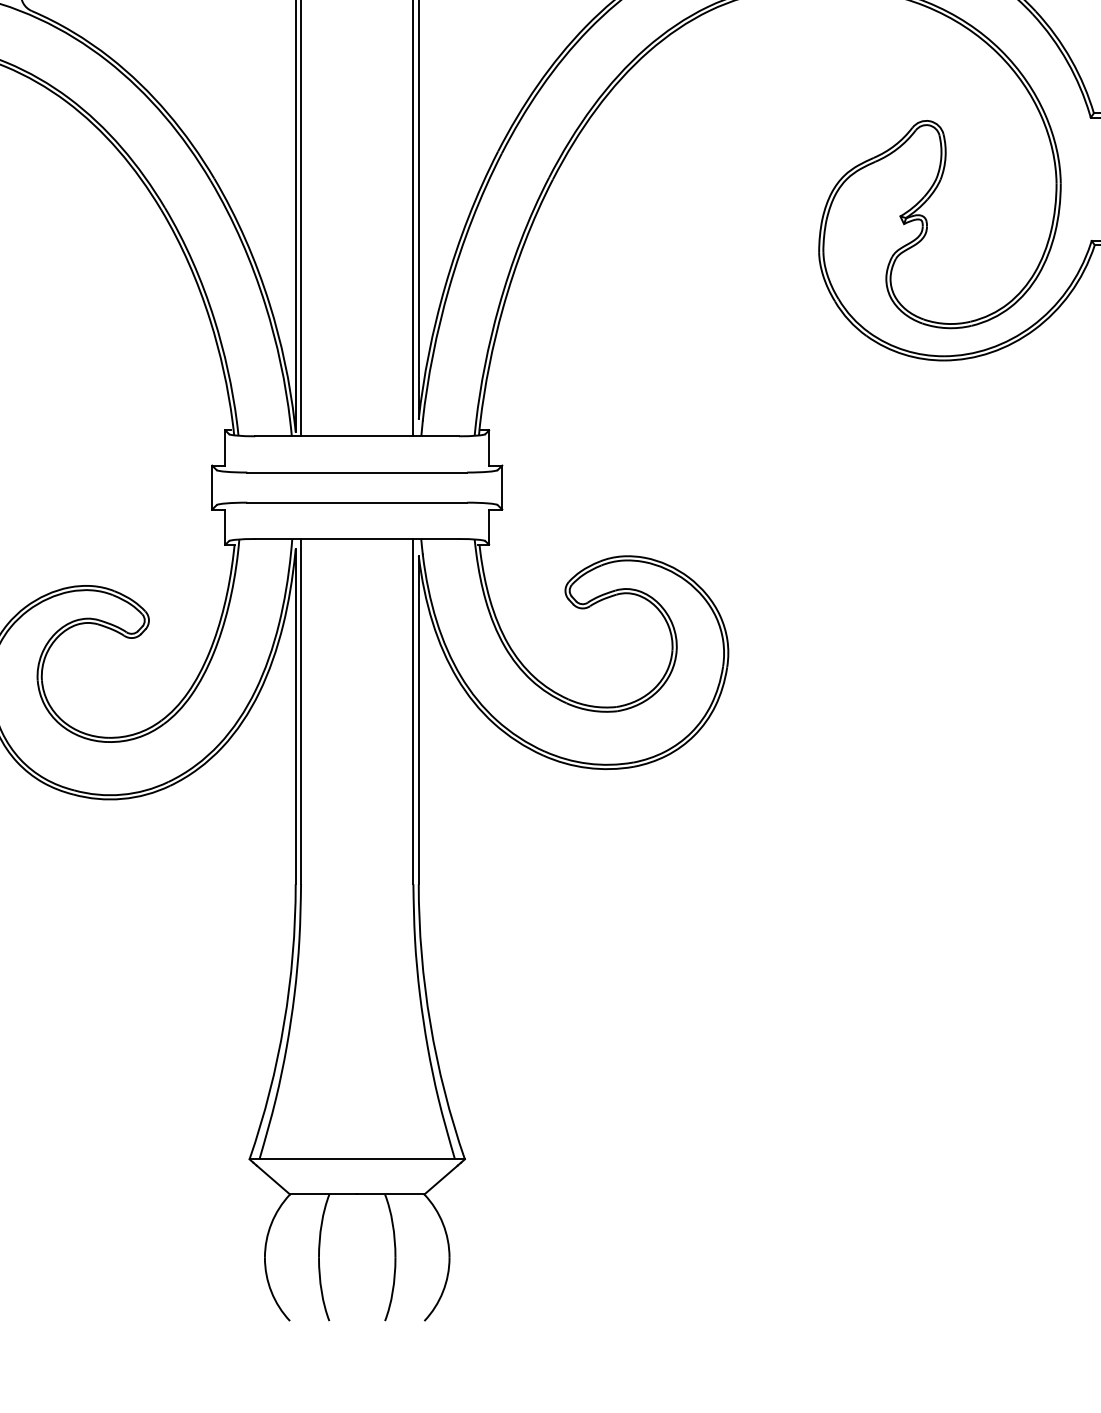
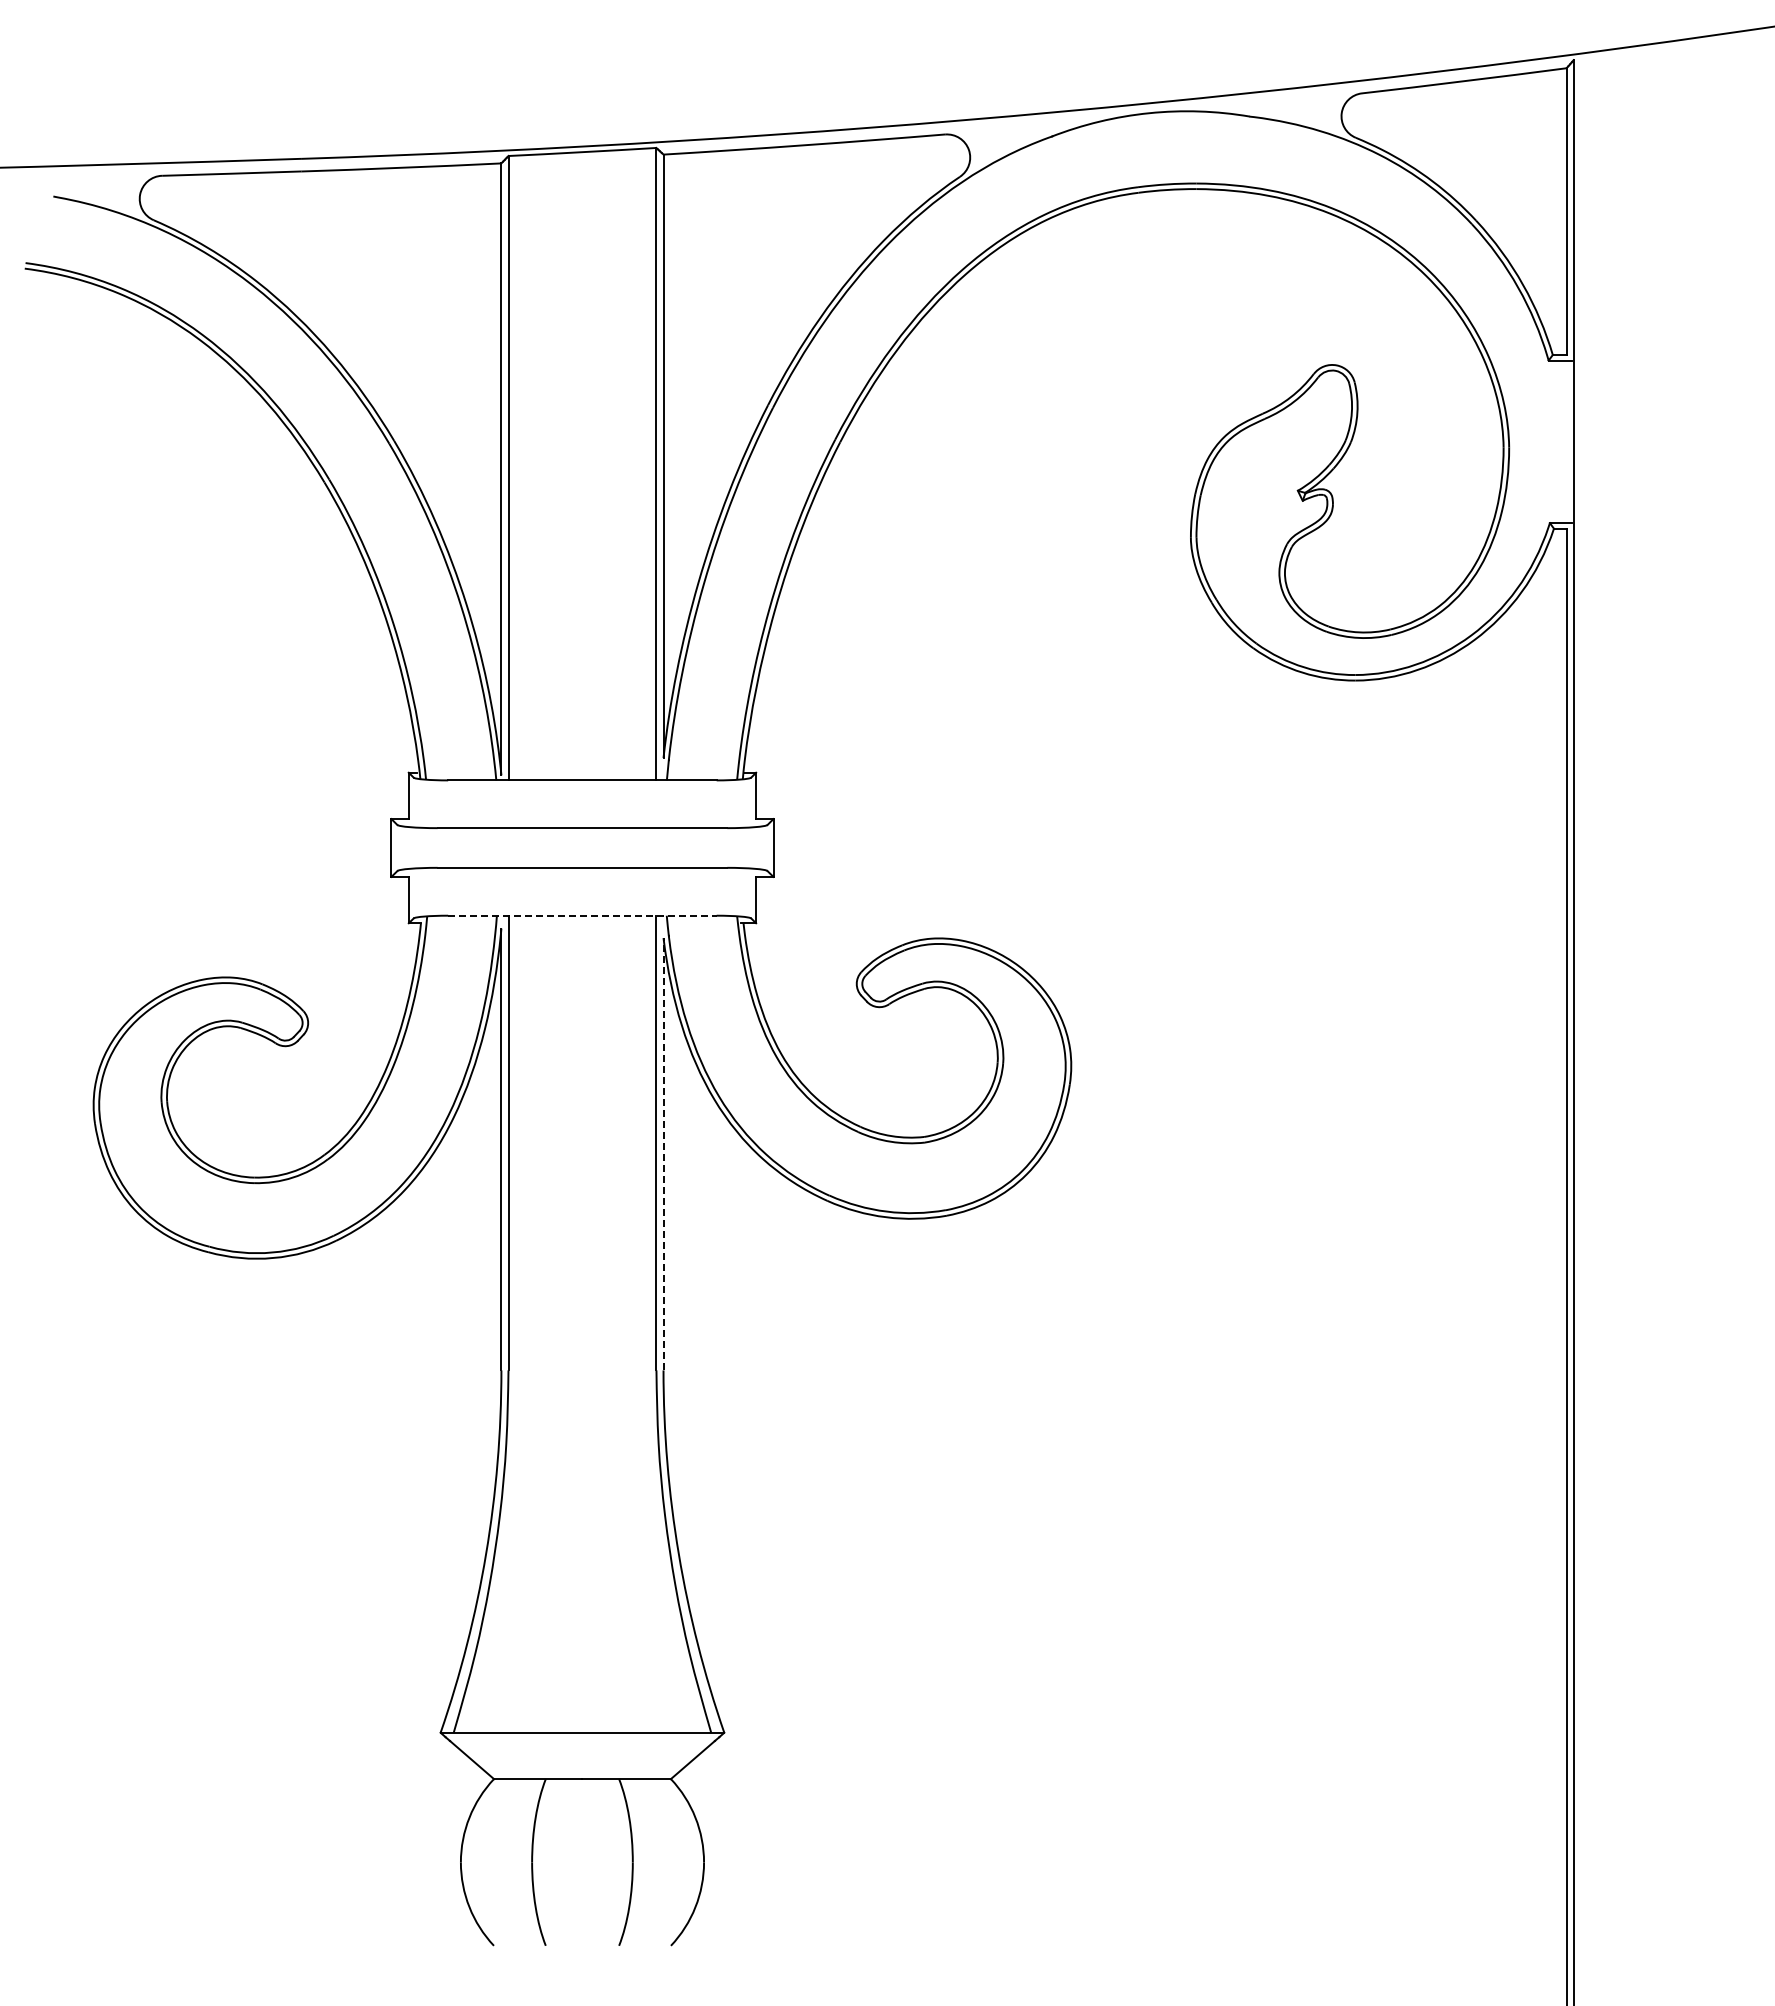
line: (357, 538) -> (582, 915), solid -> dashed
line: (418, 719) -> (663, 1153), solid -> dashed

